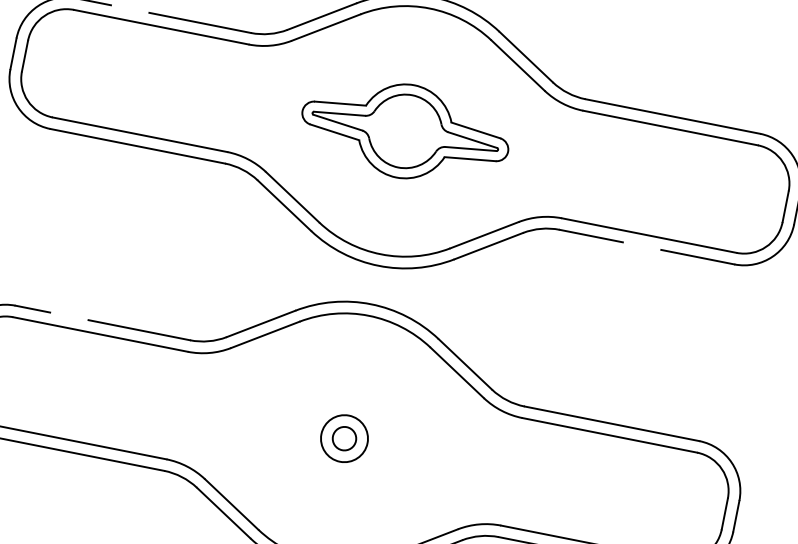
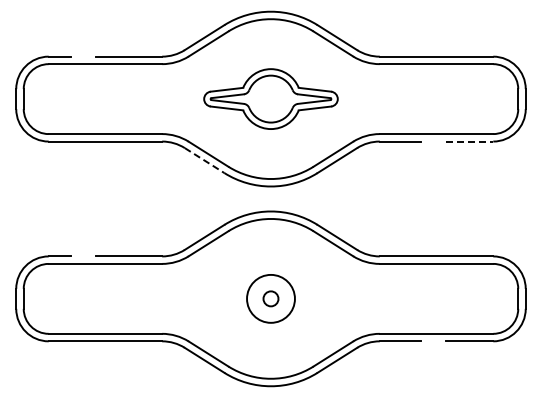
line: (285, 205) -> (205, 160), solid -> dashed
line: (697, 257) -> (469, 141), solid -> dashed
circle: (343, 437) -> (270, 298), size x1.6

